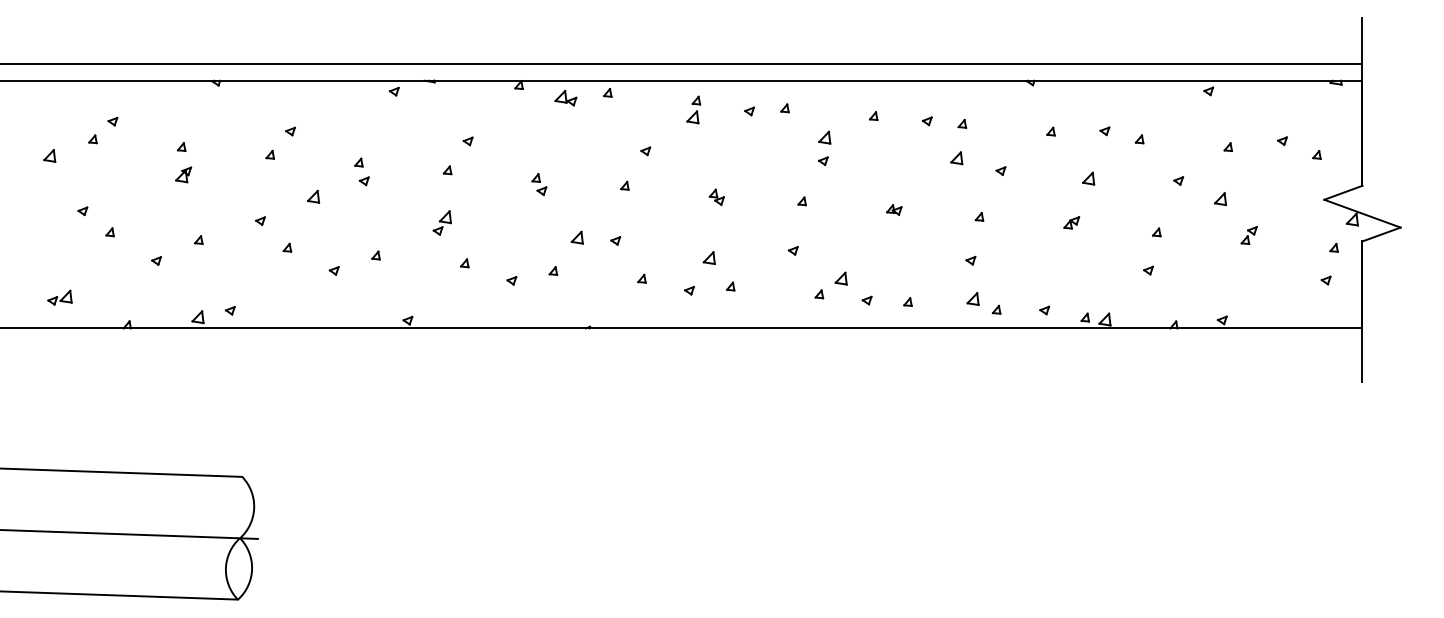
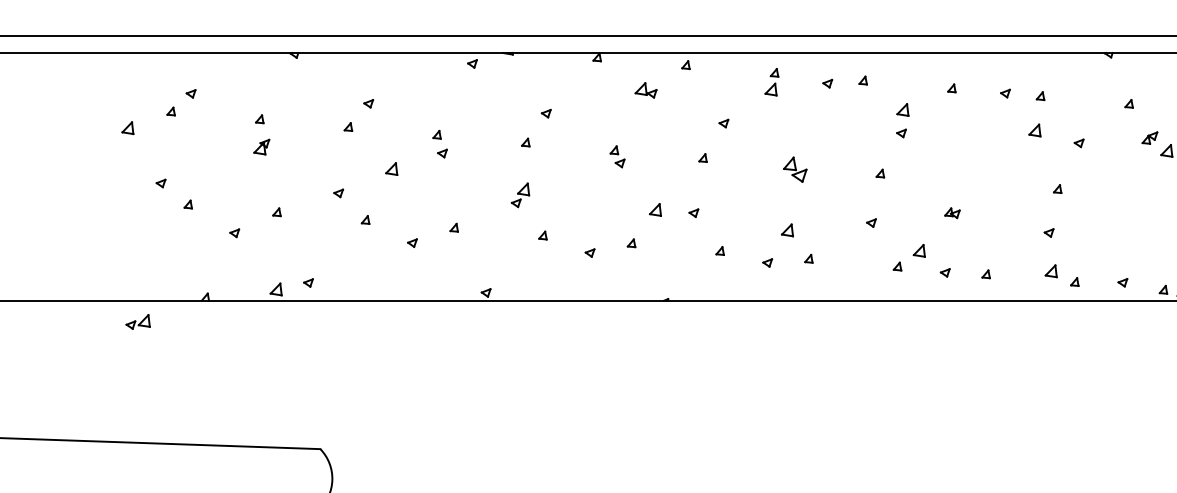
part: (565, 98) -> (645, 90), moved
part: (716, 196) -> (794, 168), size x1.6
part: (894, 209) -> (952, 212), moved
part: (1071, 222) -> (1149, 137), moved
part: (59, 297) -> (137, 321), moved

